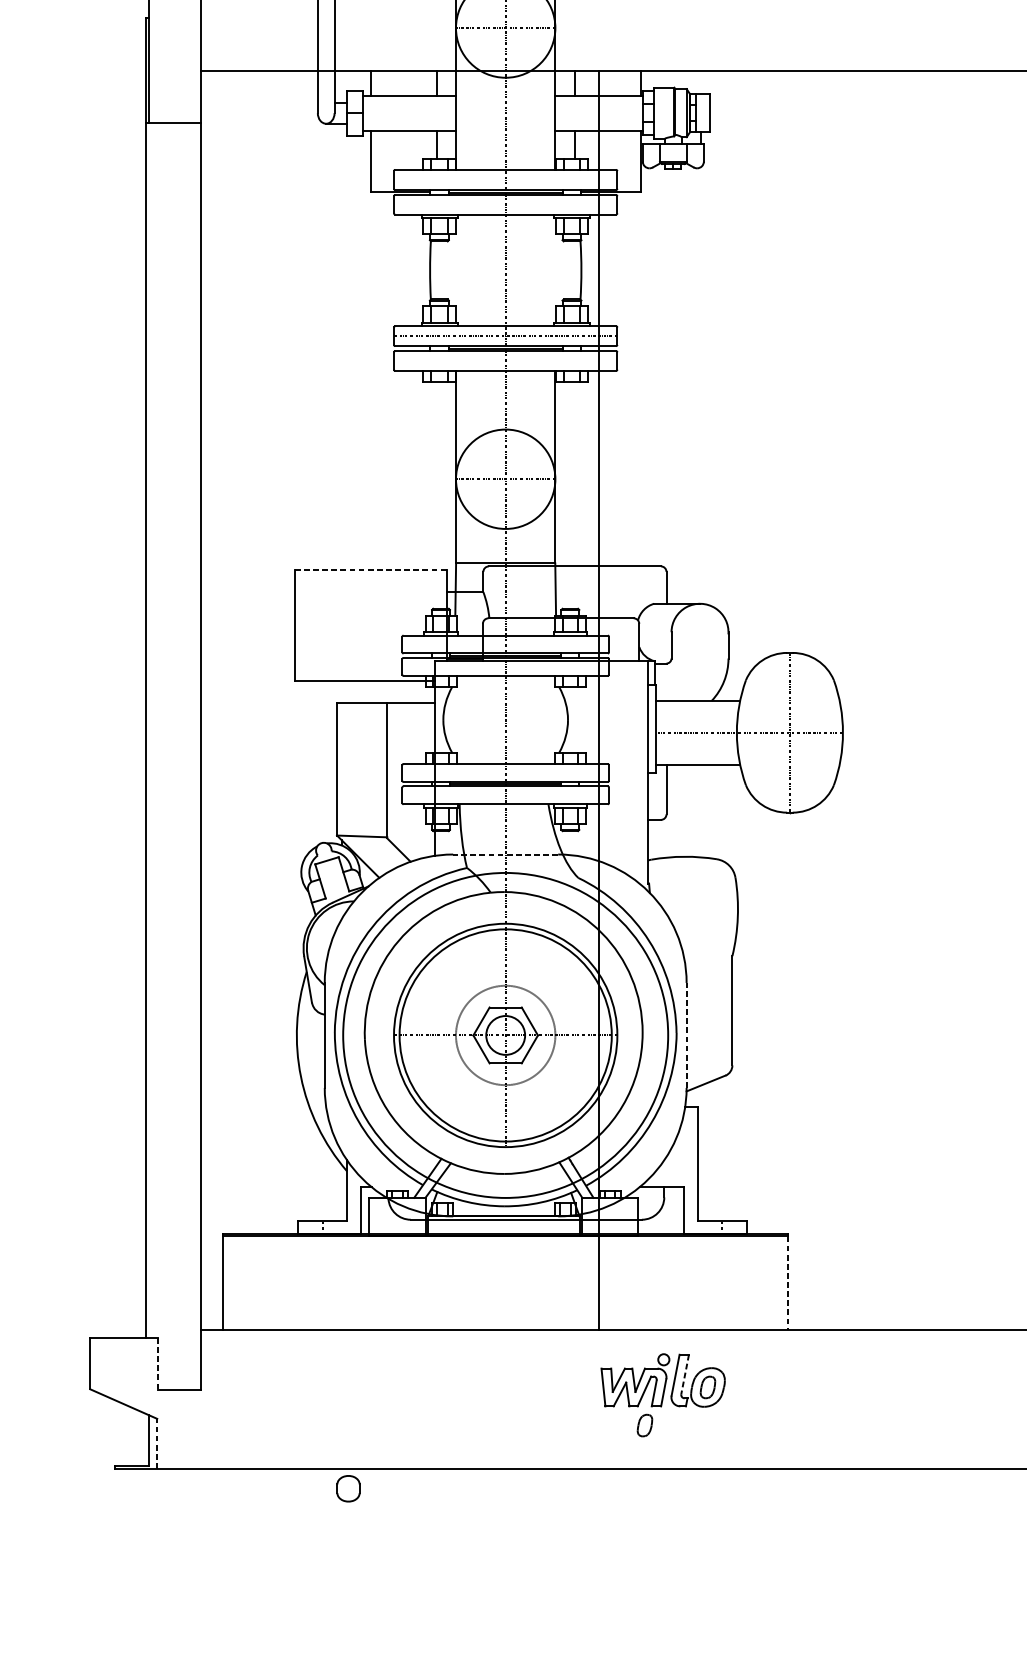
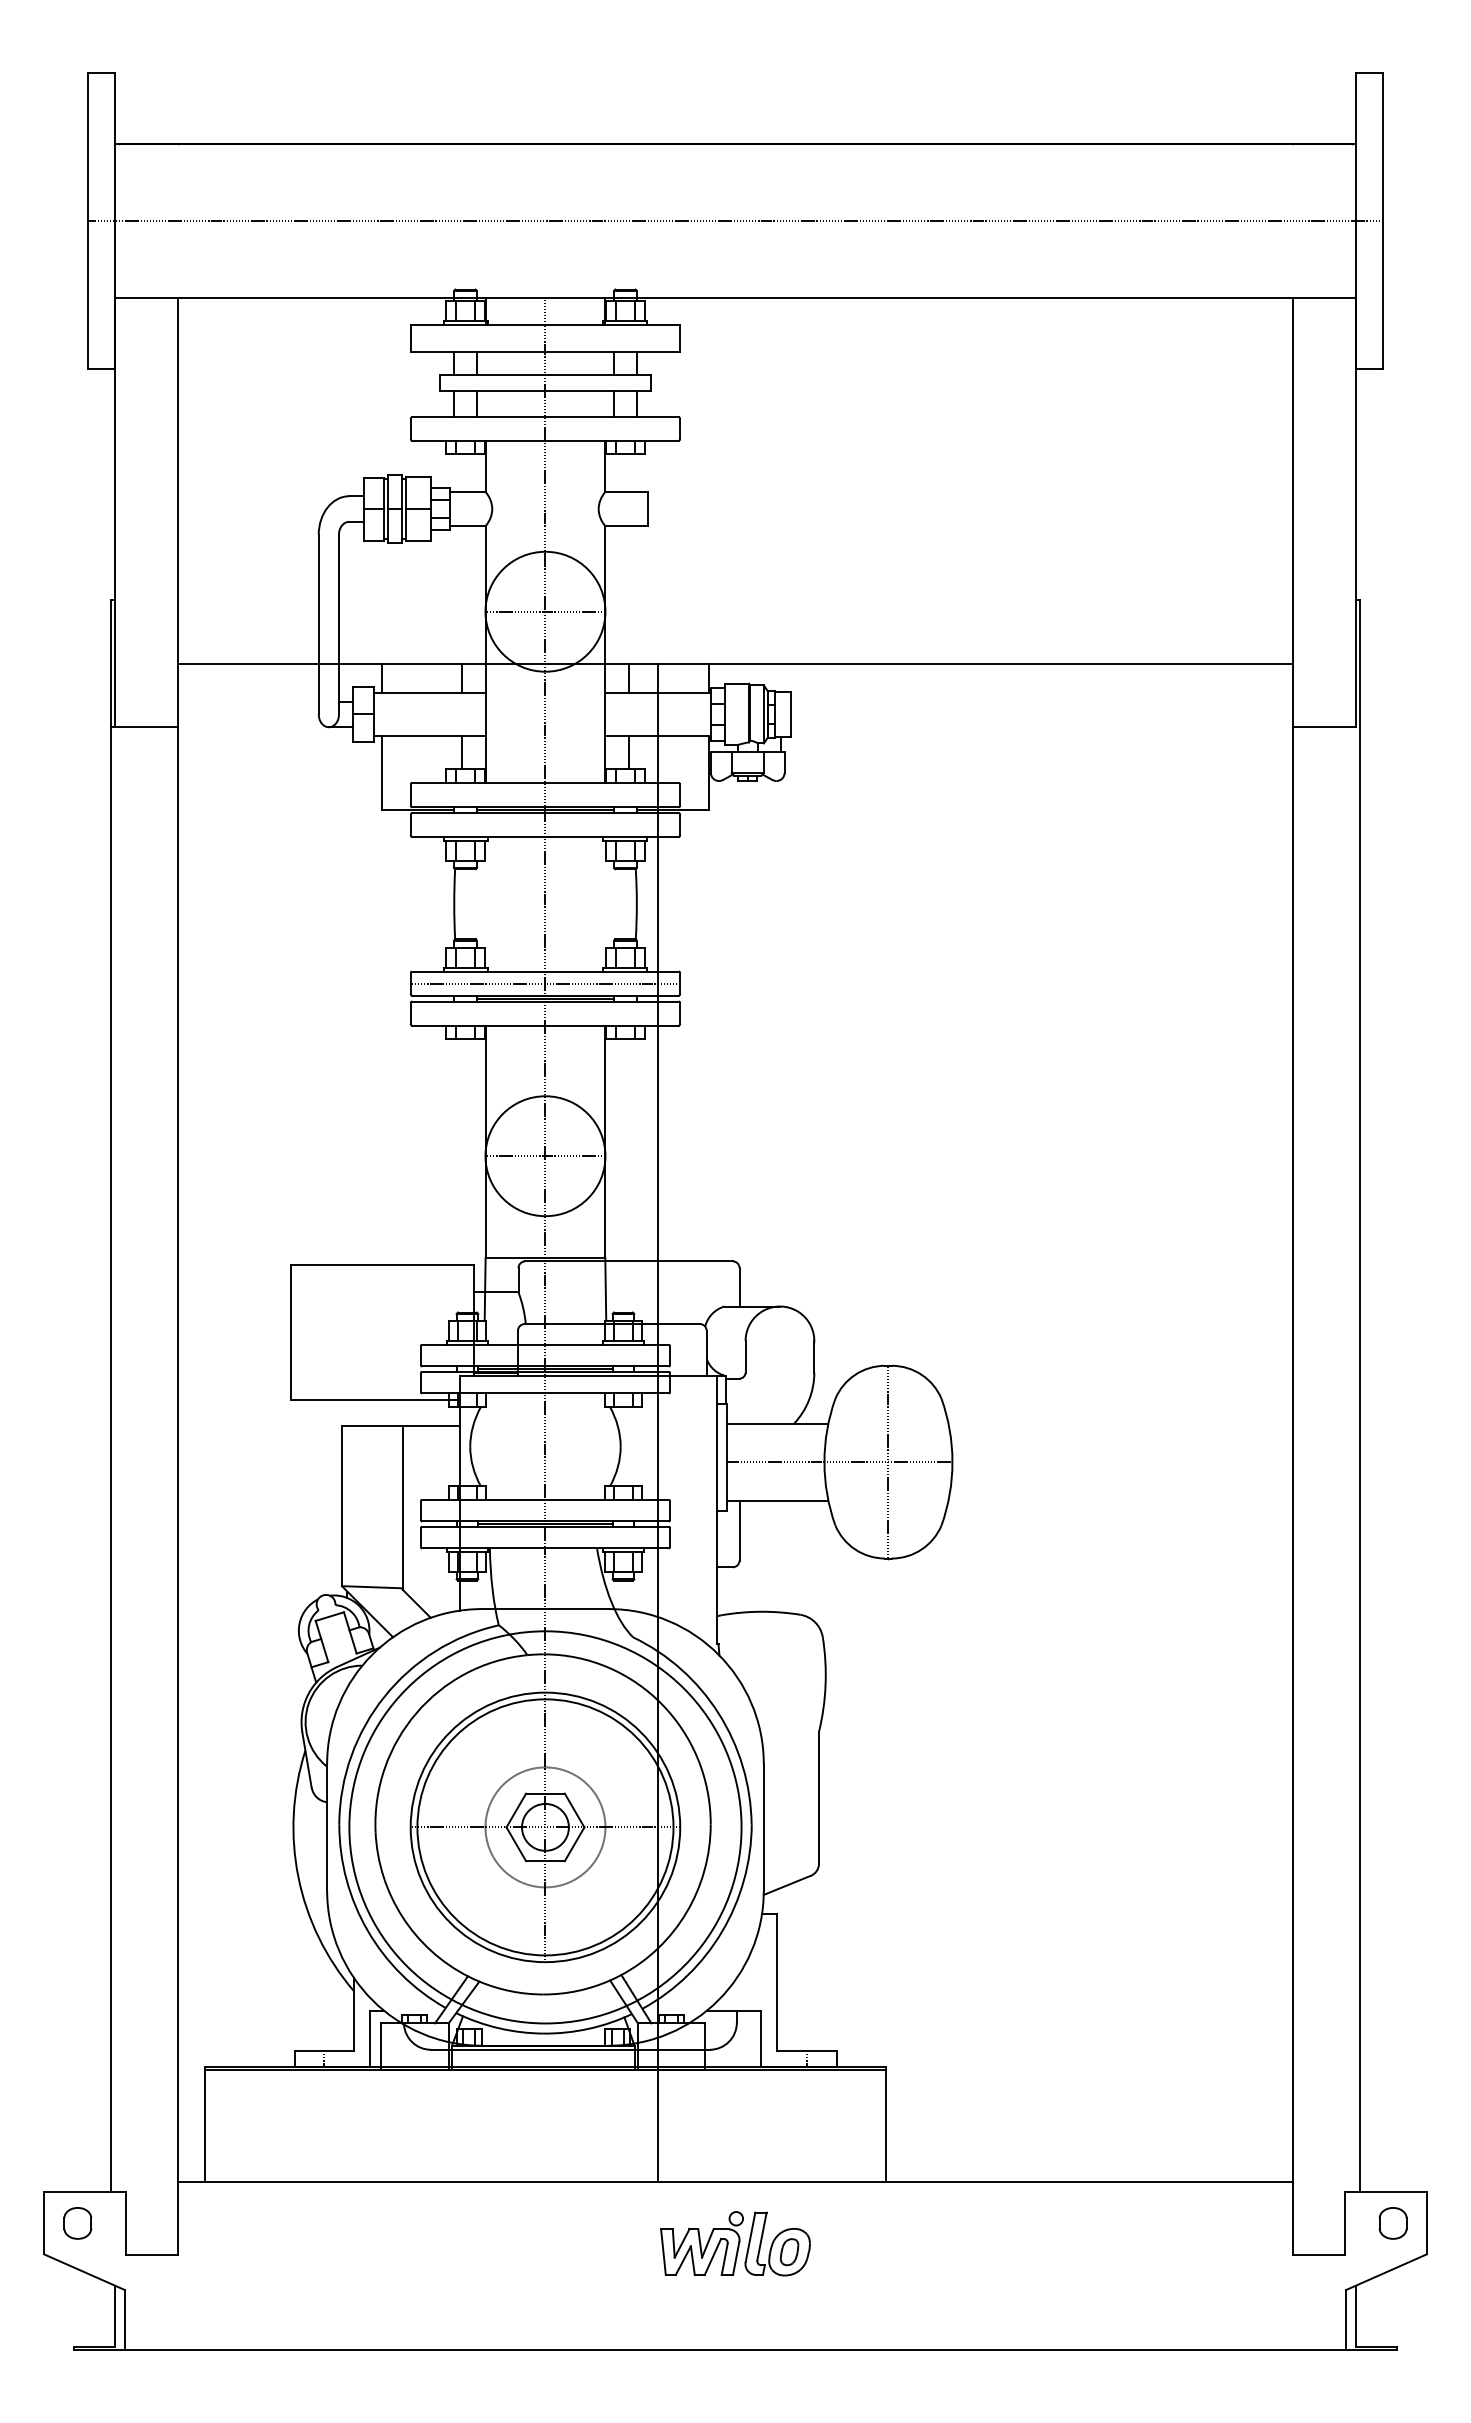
line: (370, 569) -> (382, 1265), dashed -> solid
line: (504, 854) -> (544, 1609), dashed -> solid
line: (686, 1034) -> (763, 1826), dashed -> solid
line: (788, 1283) -> (886, 2126), dashed -> solid
line: (157, 1364) -> (125, 2224), dashed -> solid
line: (684, 1375) -> (761, 2237), dashed -> solid
part: (644, 1425) -> (713, 2298), removed
line: (156, 1443) -> (124, 2319), dashed -> solid
part: (348, 1488) -> (77, 2223), moved

